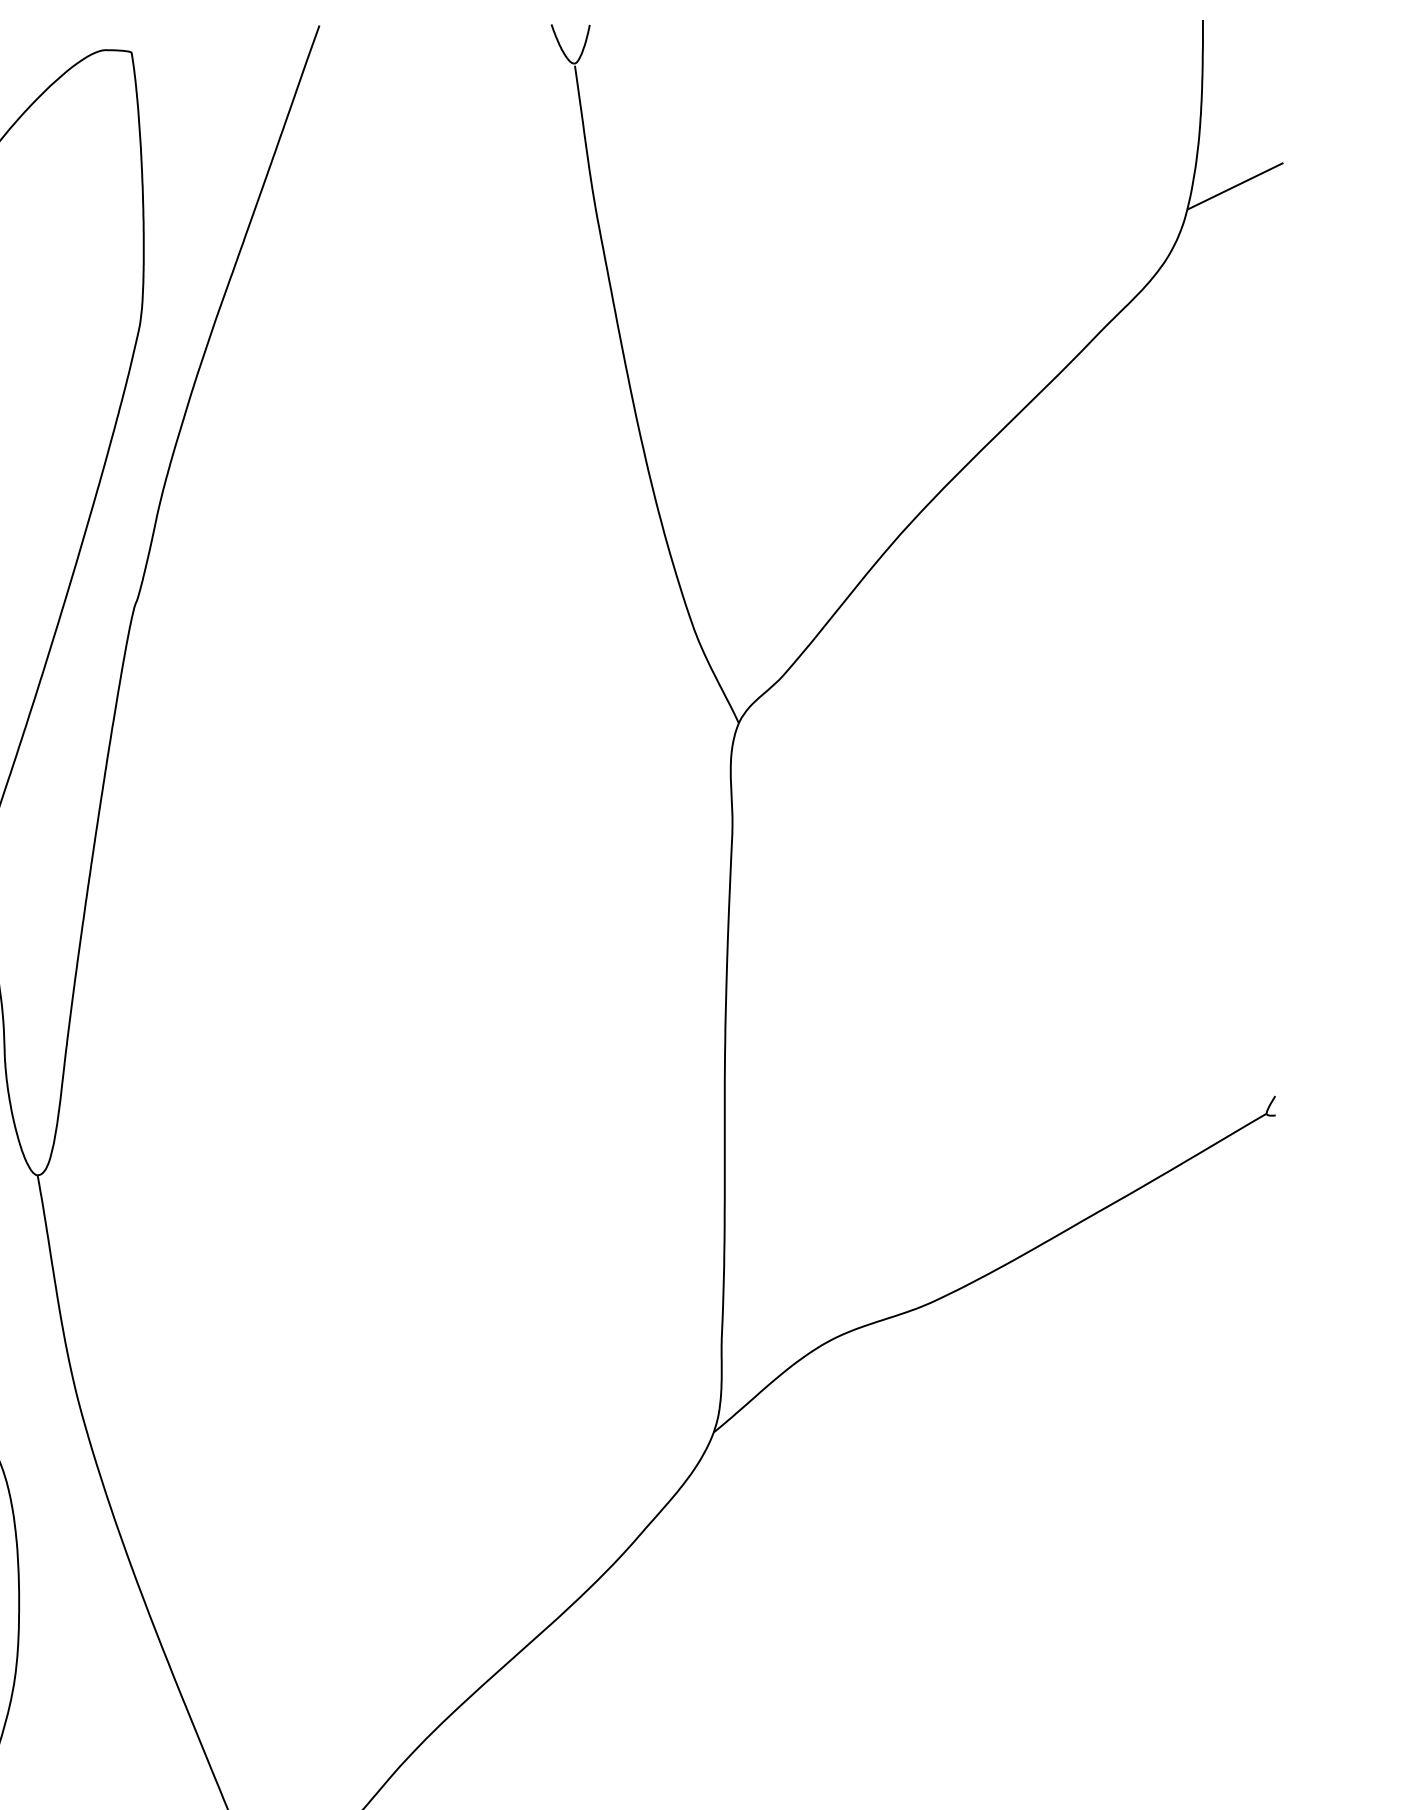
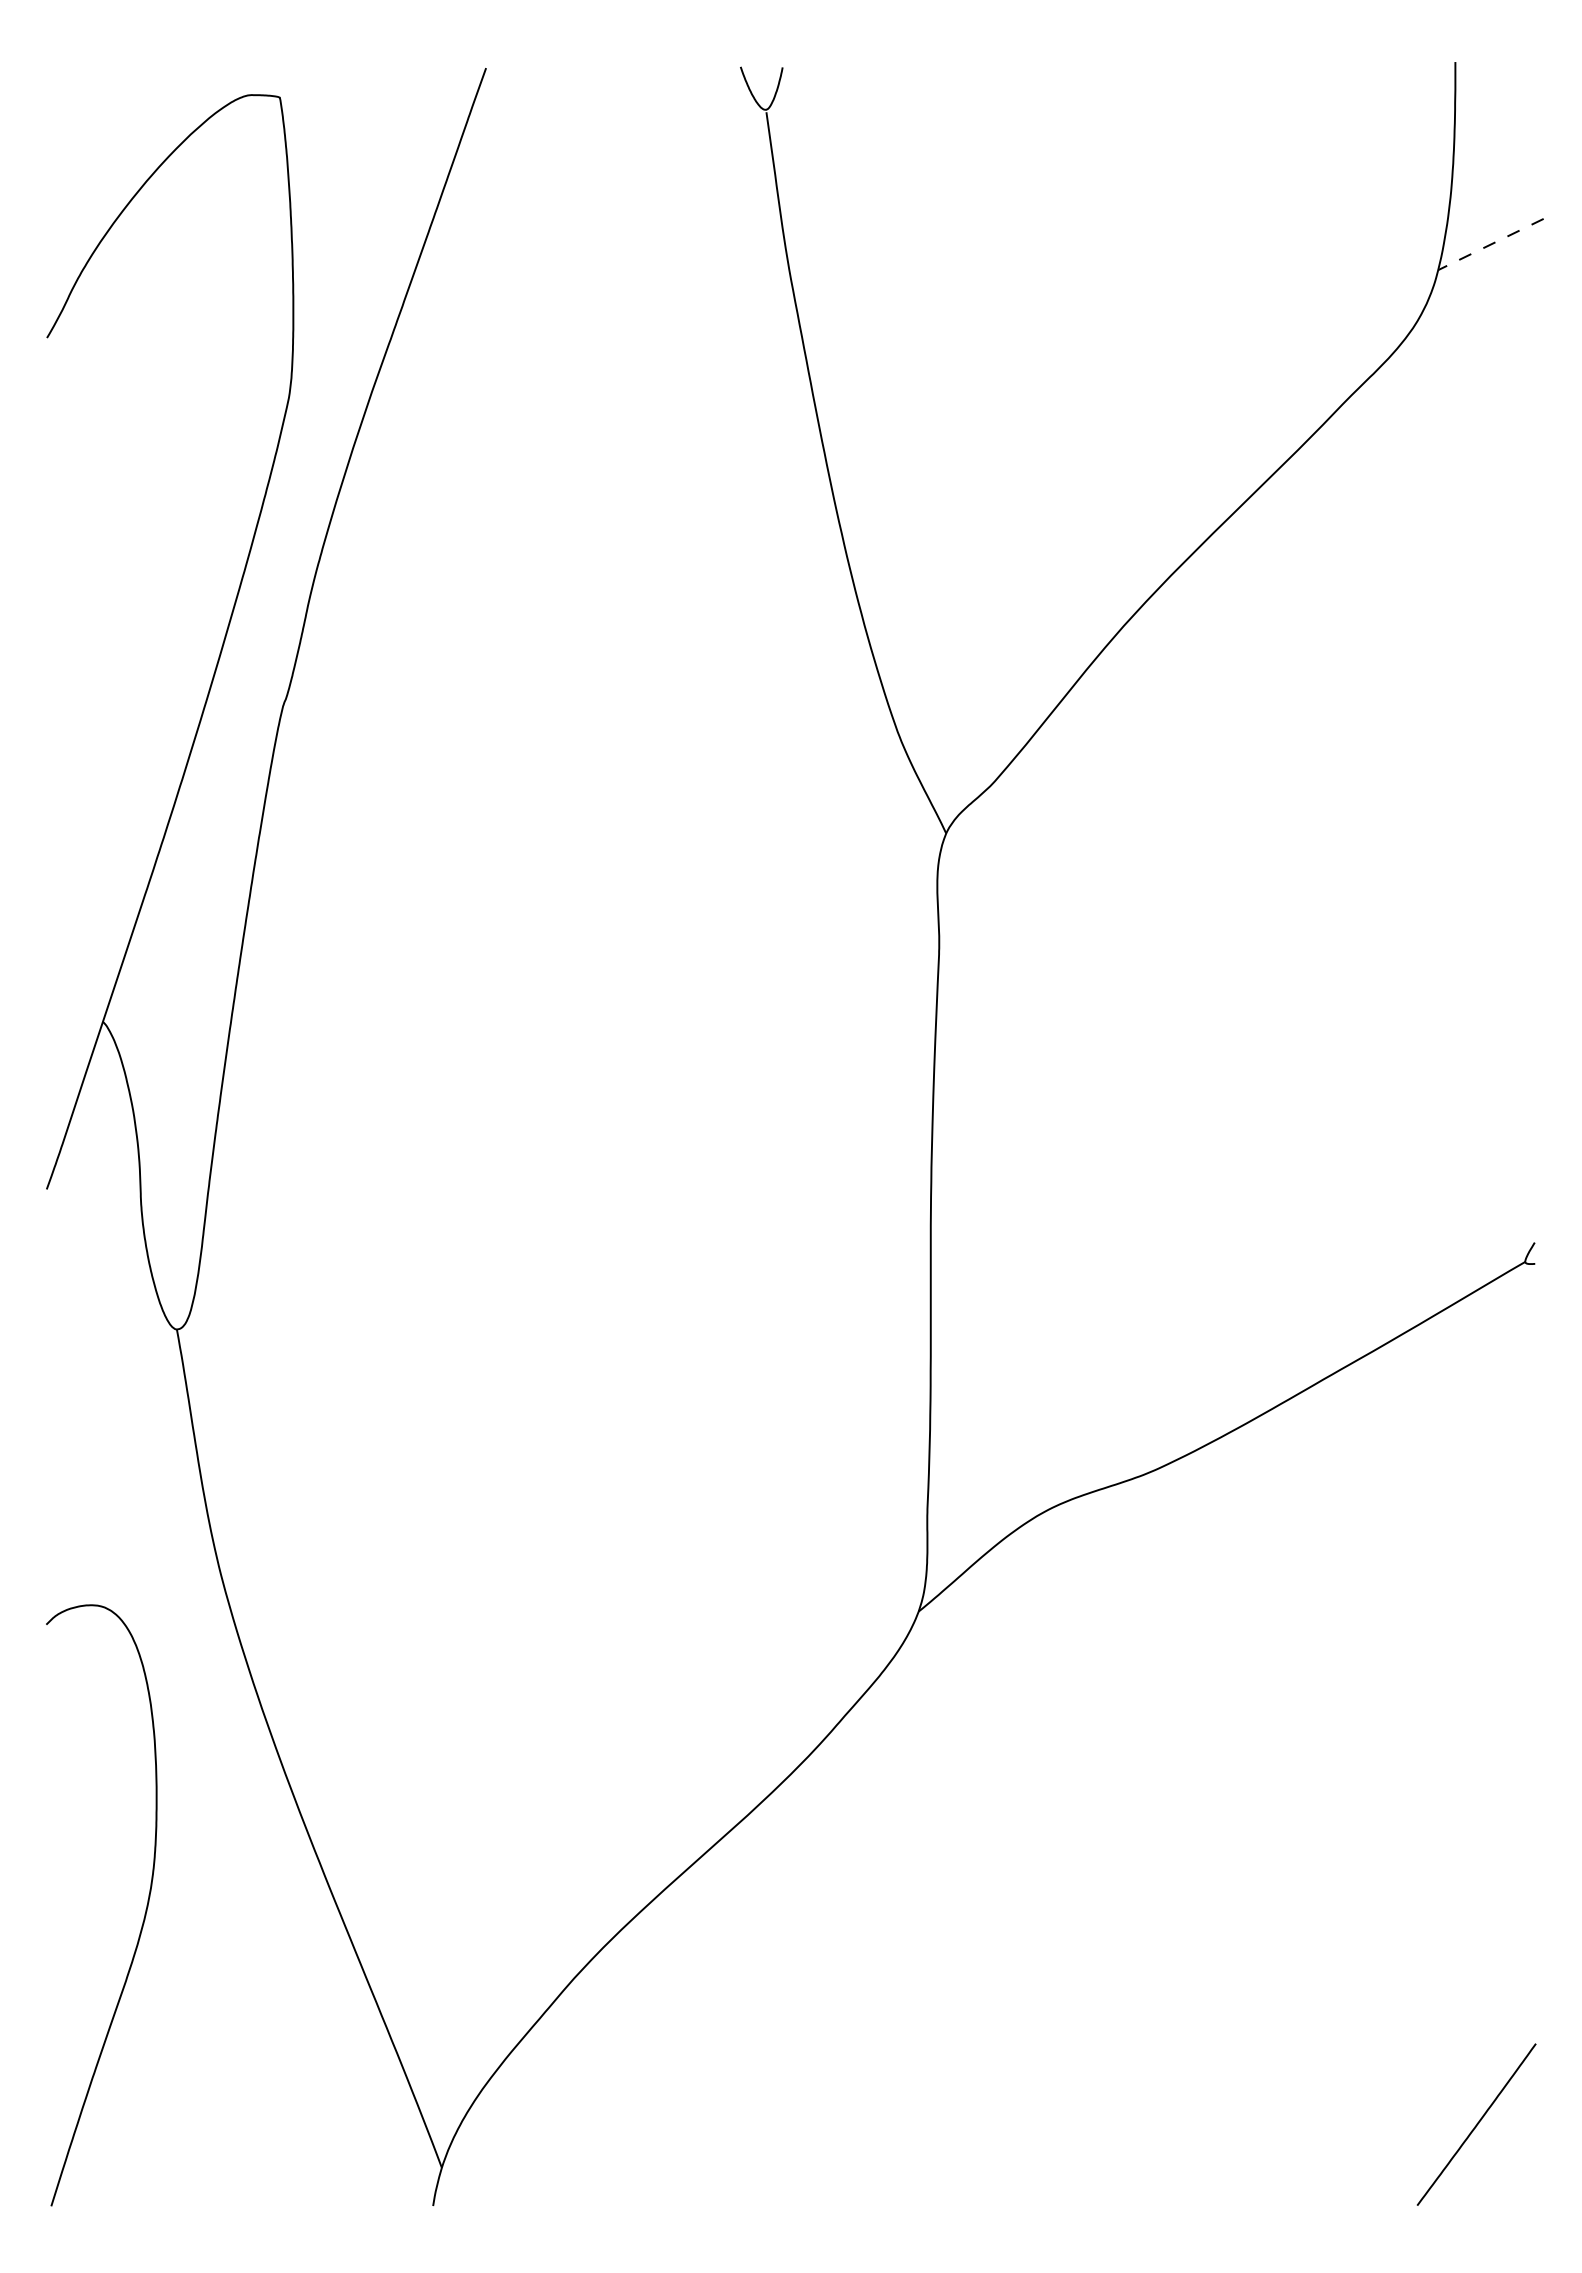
line: (1234, 186) -> (1490, 244), solid -> dashed

